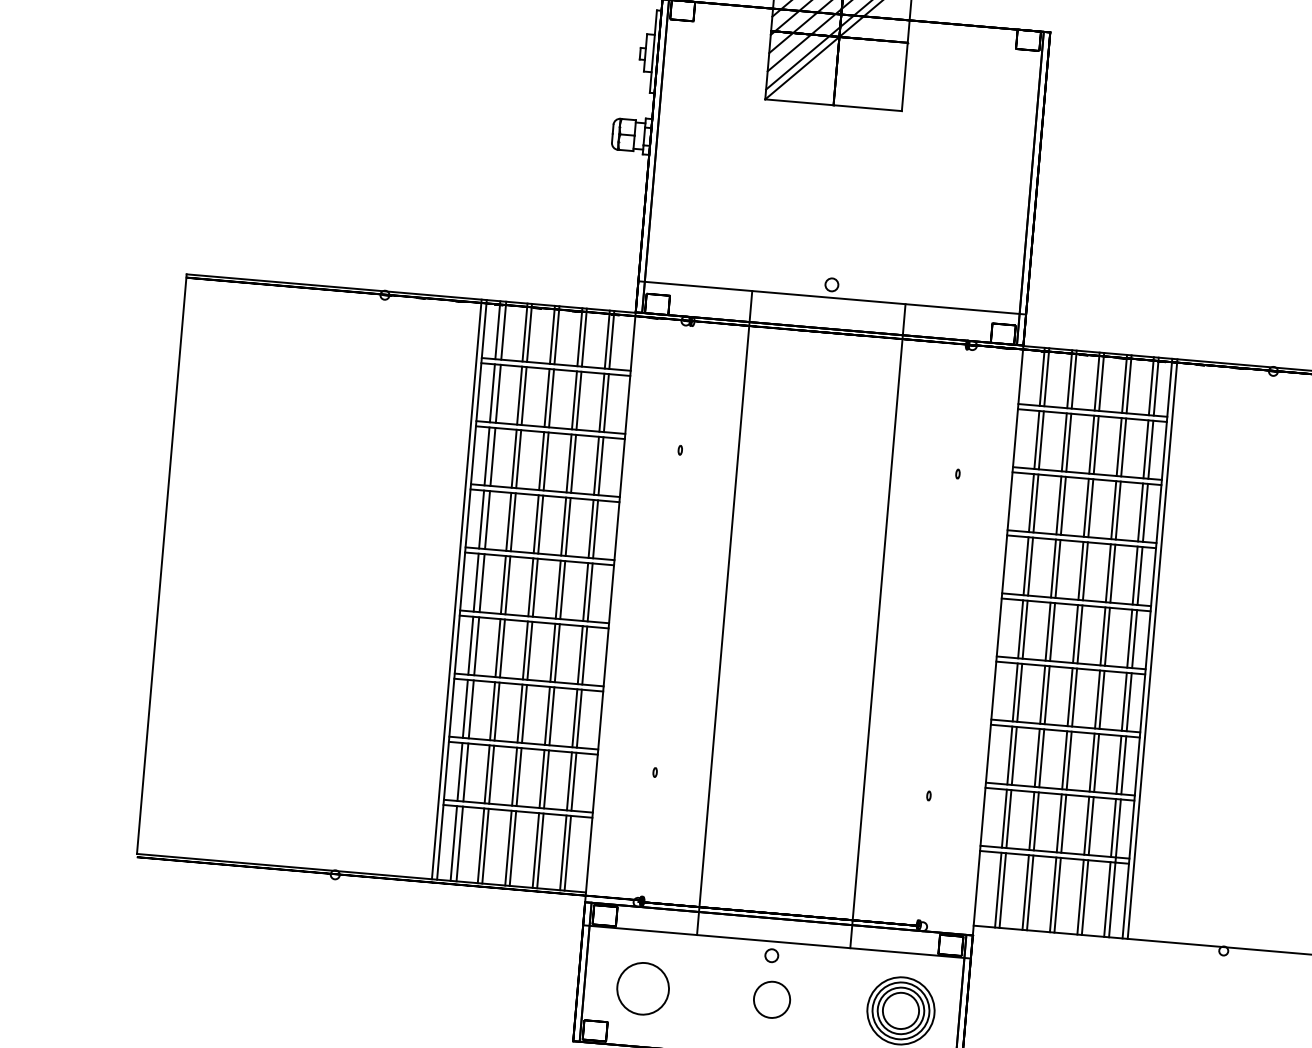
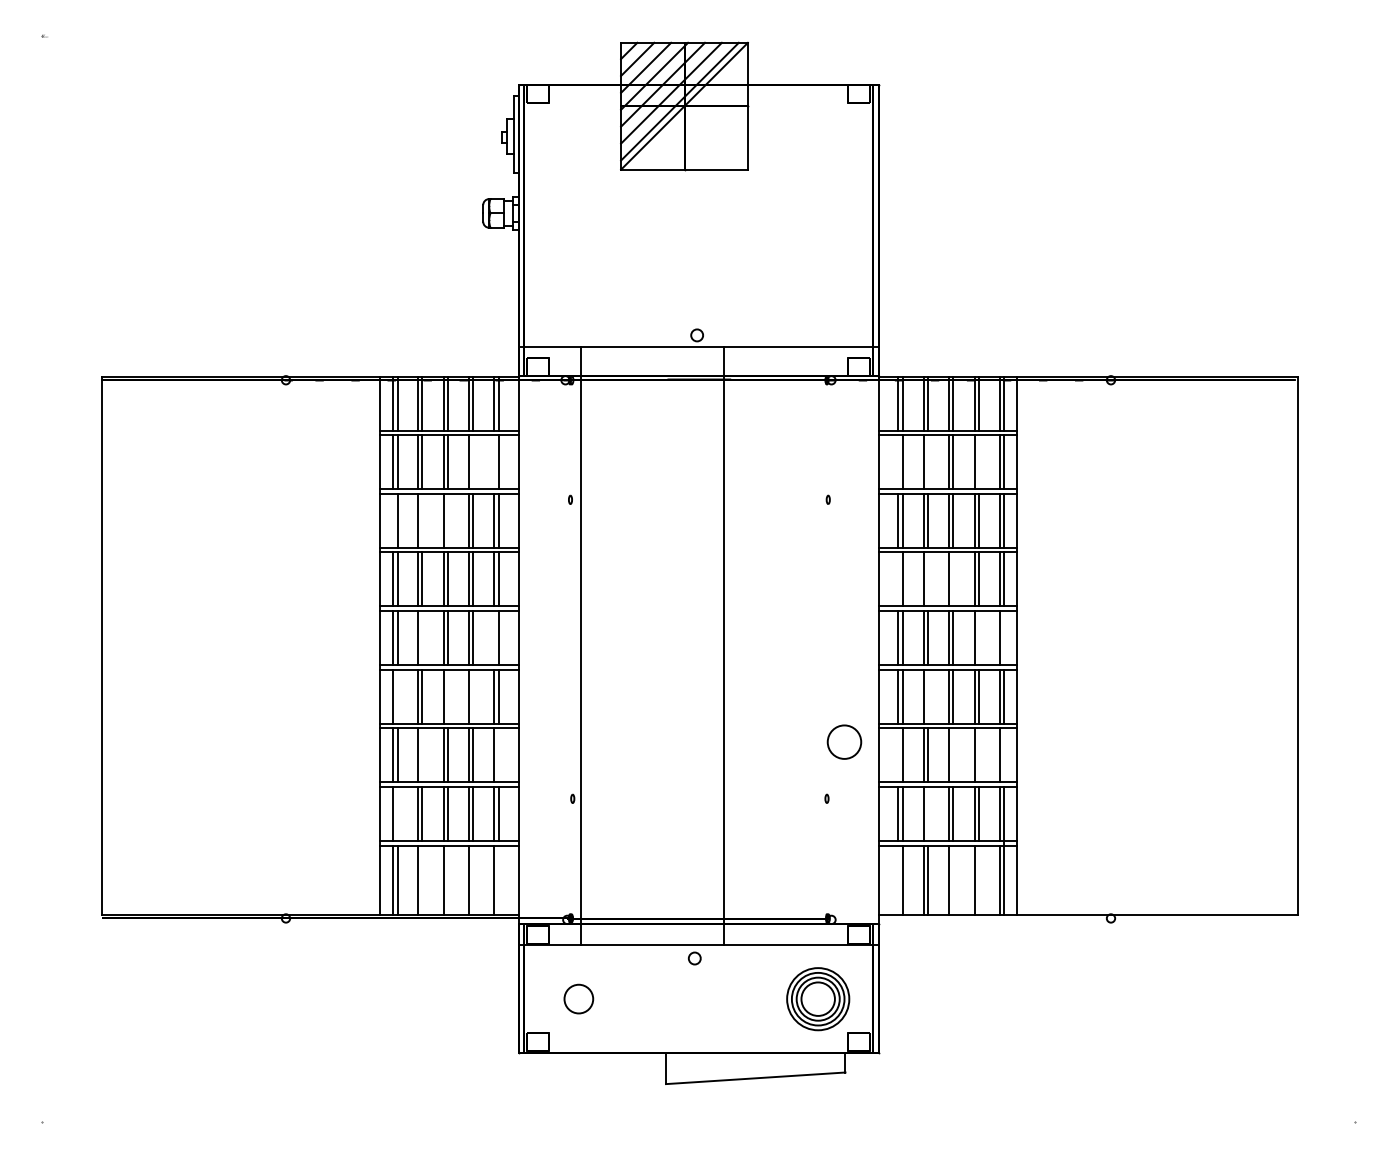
line: (579, 401) -> (473, 462), removed
line: (601, 403) -> (494, 462), removed
line: (1037, 440) -> (898, 462), removed
line: (1069, 443) -> (928, 462), removed
line: (1123, 447) -> (978, 462), removed
line: (486, 456) -> (392, 520), removed
line: (519, 458) -> (422, 520), removed
line: (545, 461) -> (447, 520), removed
line: (1026, 566) -> (898, 579), removed
line: (1058, 569) -> (928, 579), removed
line: (1085, 571) -> (953, 579), removed
line: (508, 584) -> (422, 637), removed
line: (456, 589) -> (375, 645), removed
line: (585, 591) -> (494, 637), removed
line: (724, 613) -> (581, 646), moved
line: (877, 626) -> (723, 646), moved
line: (1107, 636) -> (978, 637), removed
line: (1135, 638) -> (1004, 637), removed
line: (476, 646) -> (398, 696), removed
line: (1152, 648) -> (1021, 645), removed
line: (529, 650) -> (447, 696), removed
line: (557, 653) -> (473, 696), removed
line: (1047, 695) -> (928, 696), removed
line: (497, 711) -> (422, 755), removed
line: (579, 718) -> (498, 755), removed
line: (1009, 755) -> (898, 755), removed
line: (1069, 760) -> (953, 755), removed
line: (1096, 763) -> (978, 755), removed
line: (1124, 765) -> (1004, 755), removed
line: (466, 772) -> (398, 813), removed
line: (1036, 821) -> (928, 813), removed
line: (485, 845) -> (422, 879), removed
line: (512, 847) -> (447, 879), removed
line: (540, 850) -> (473, 879), removed
line: (567, 852) -> (498, 879), removed
line: (998, 889) -> (898, 879), removed
line: (1057, 894) -> (953, 879), removed
line: (1084, 896) -> (978, 879), removed
circle: (642, 988) -> (578, 998), size x0.6
circle: (772, 999) -> (844, 741), moved

